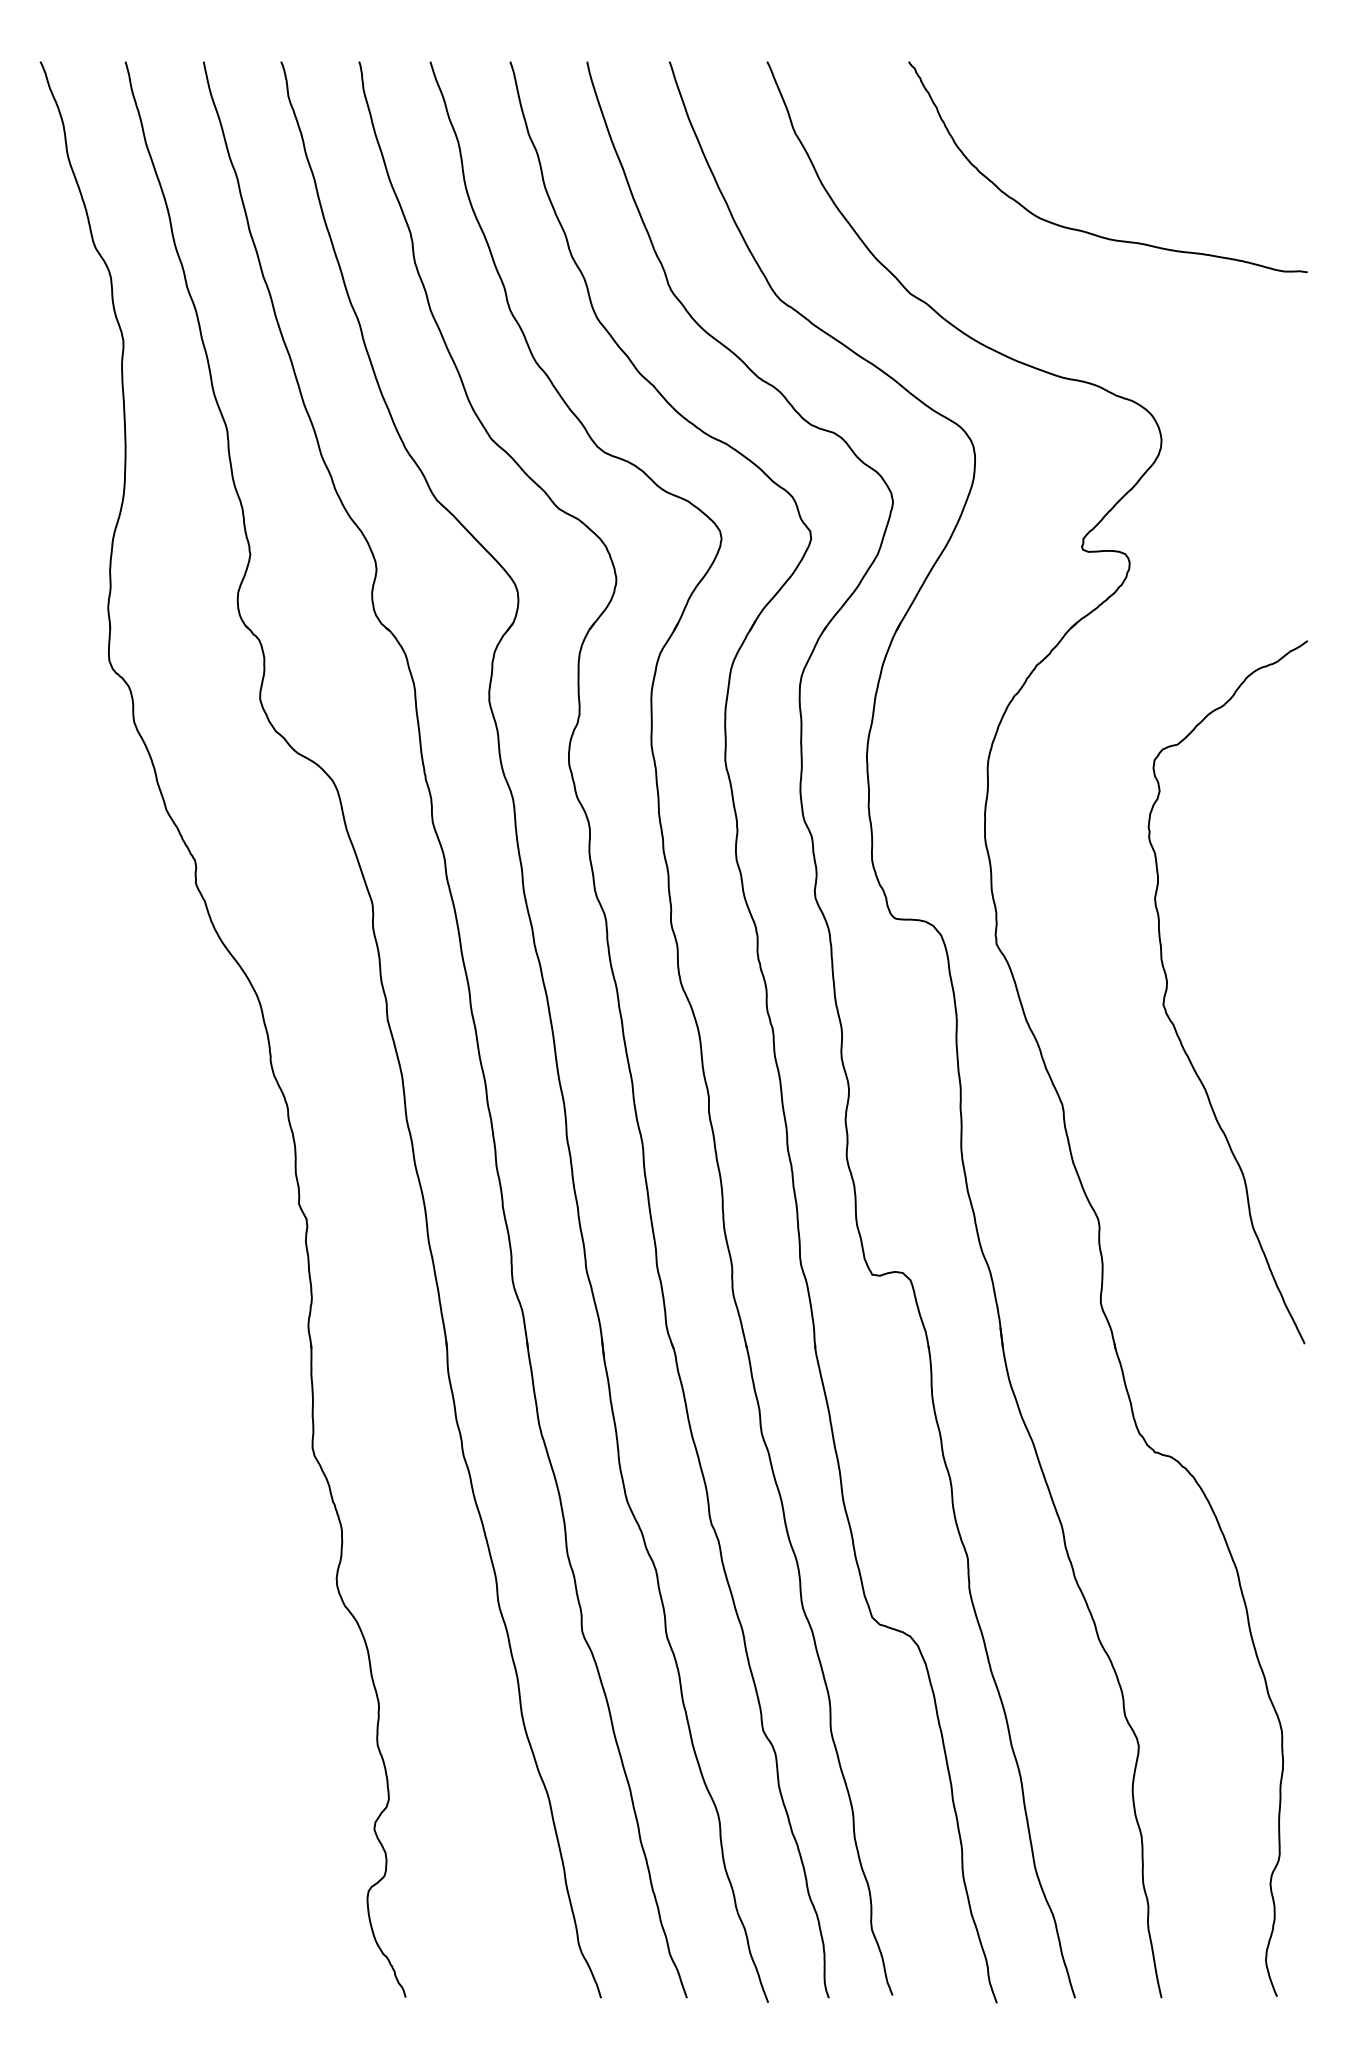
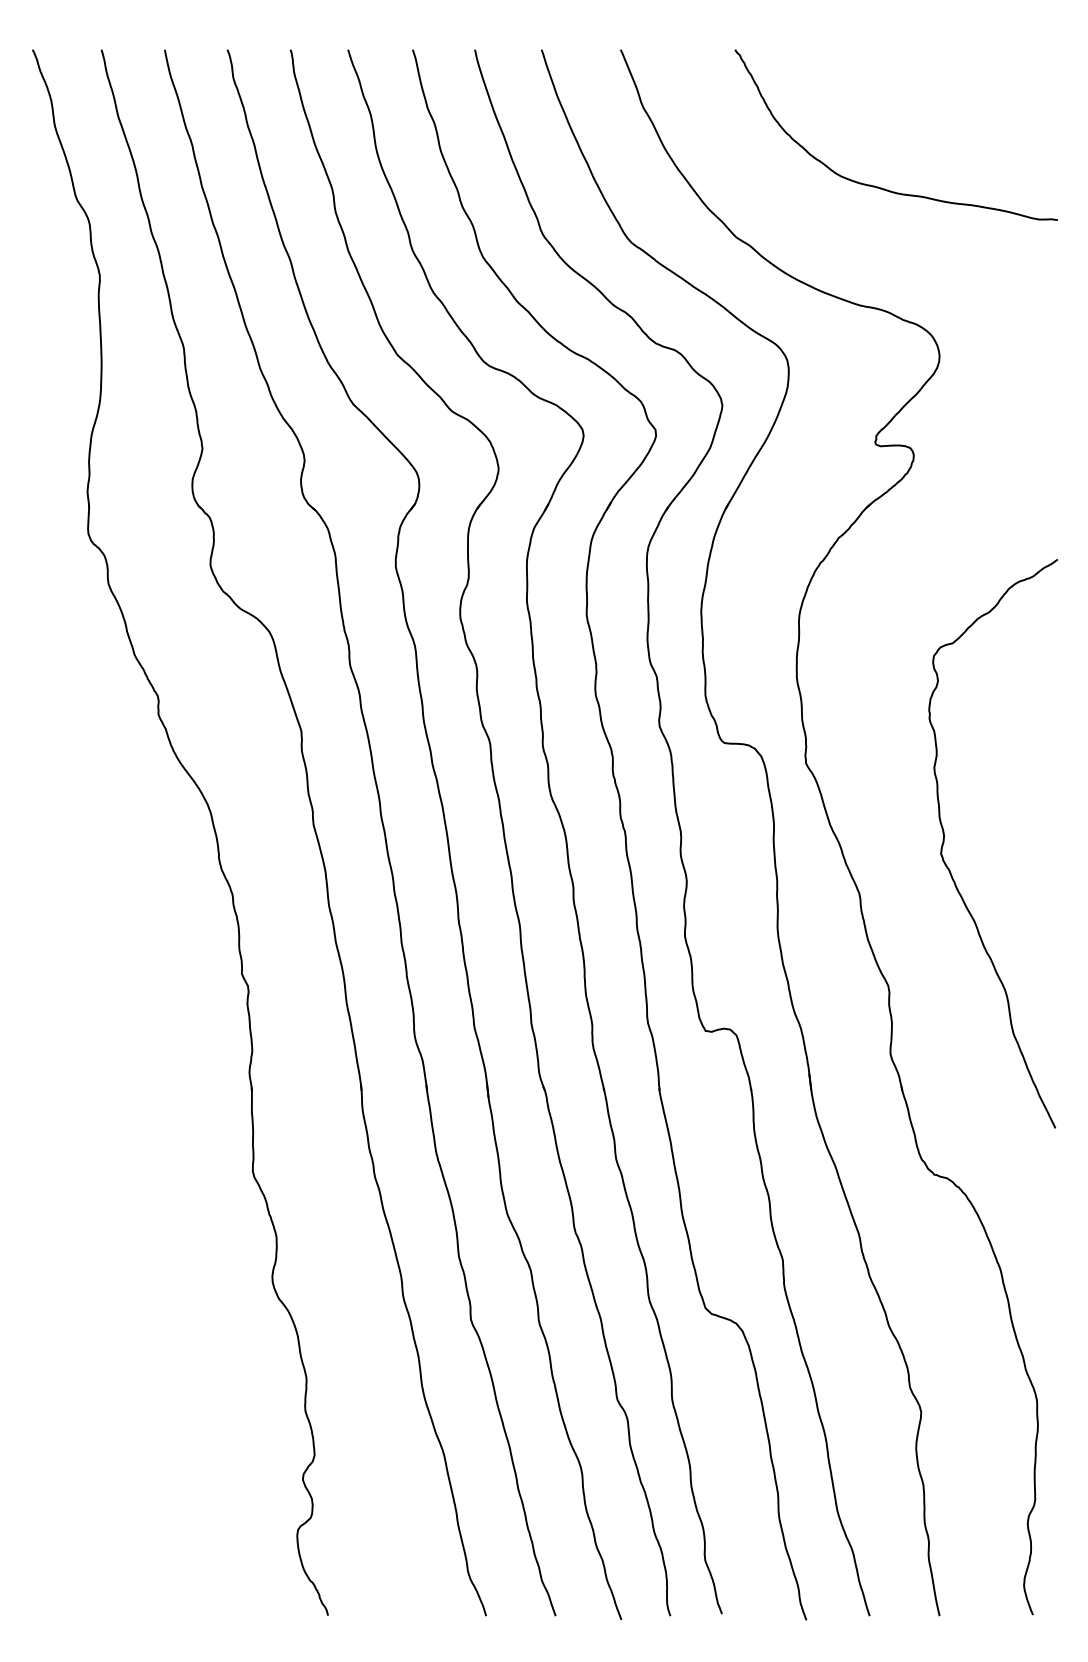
curve: (1167, 990) -> (944, 842), moved

